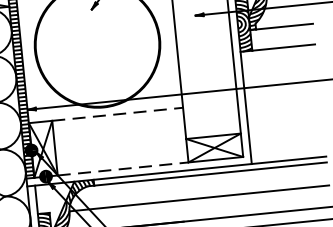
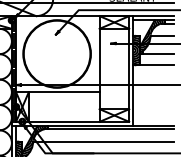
line: (118, 114) -> (64, 92), dashed -> solid
line: (123, 168) -> (64, 121), dashed -> solid

